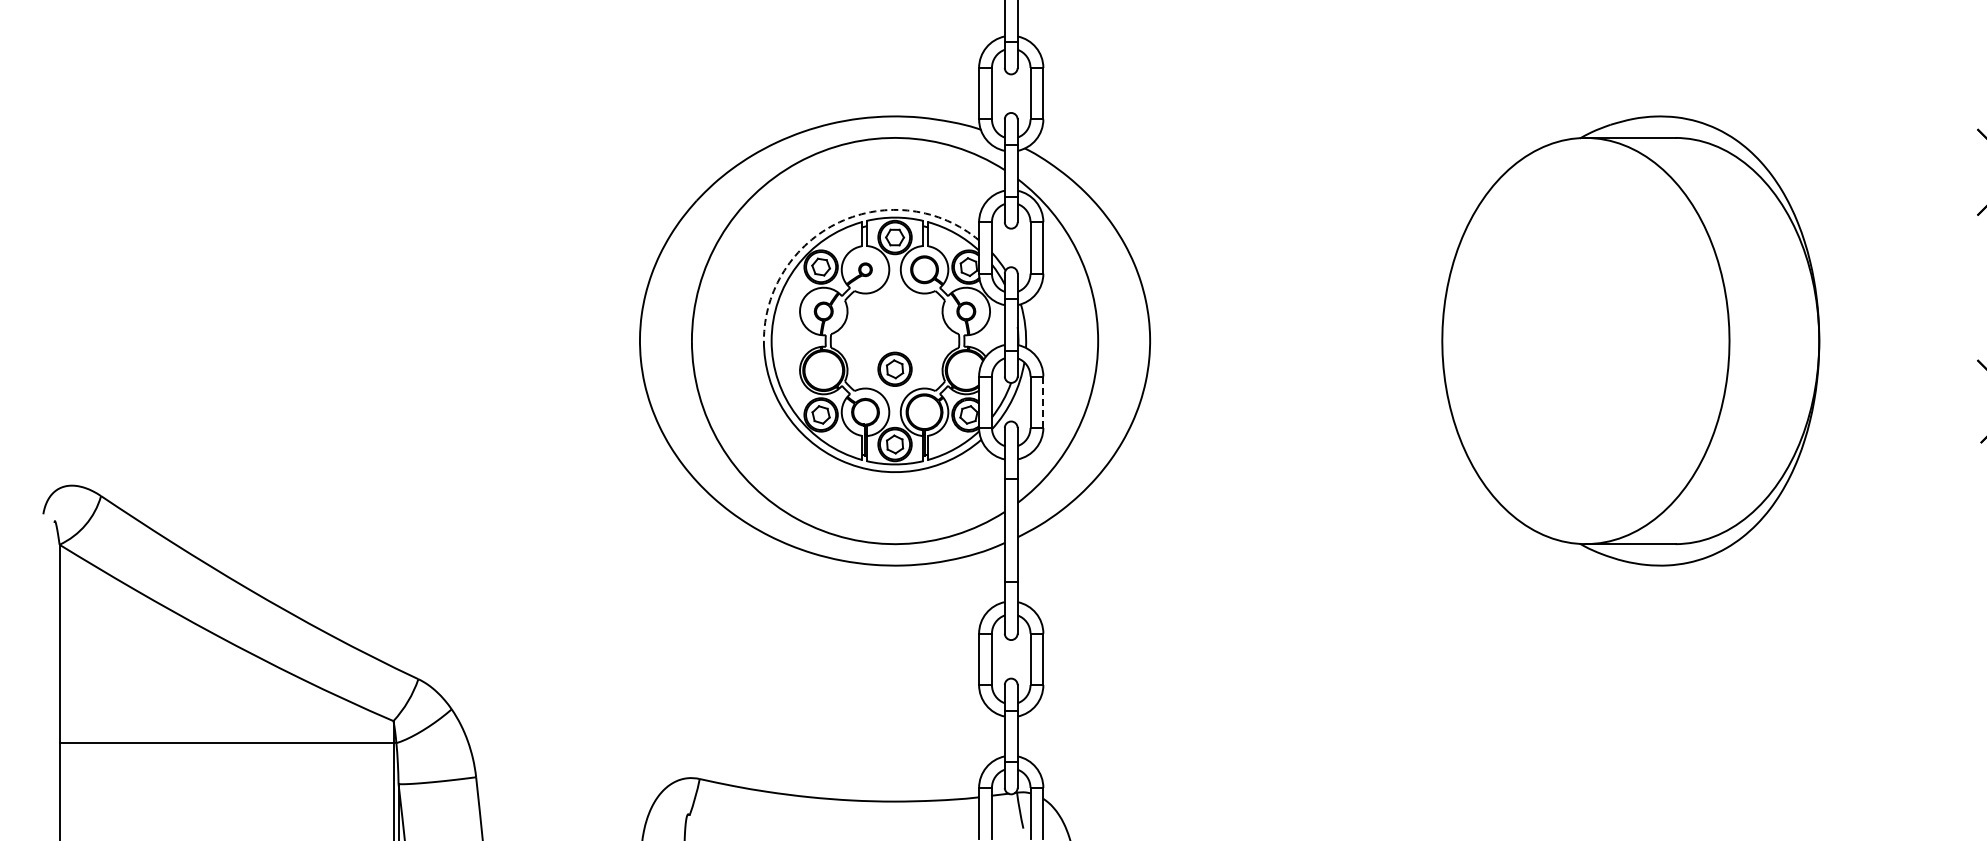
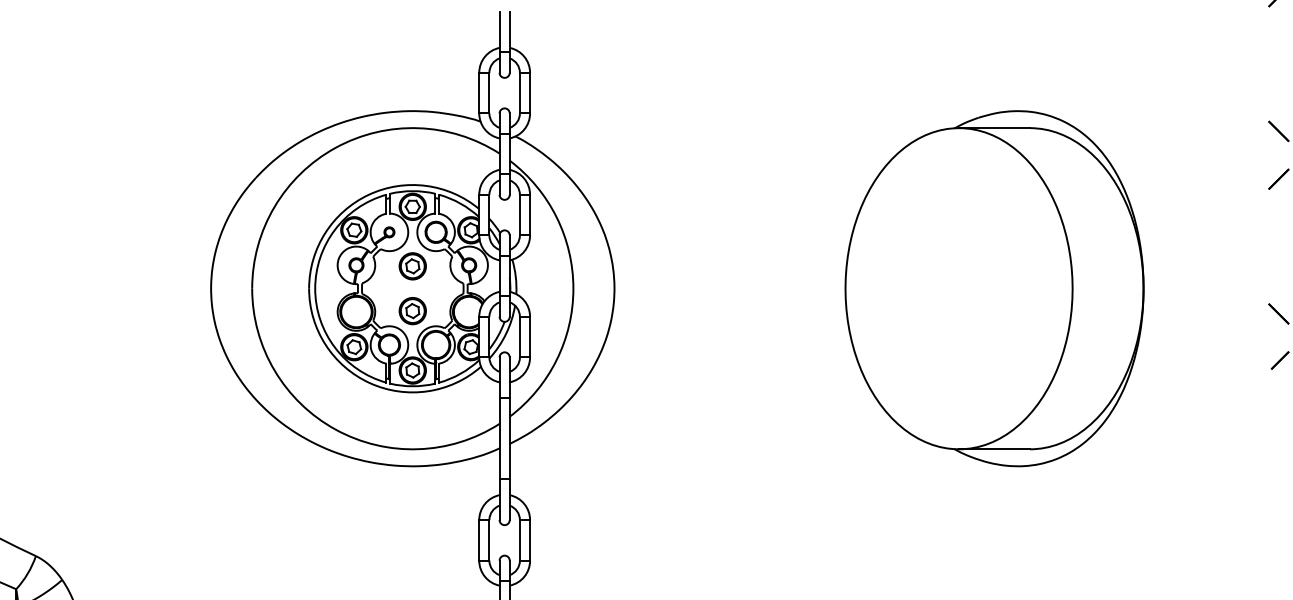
arc: (839, 222) -> (368, 194), dashed -> solid
part: (894, 312) -> (412, 266), added
line: (1043, 402) -> (530, 337), dashed -> solid

